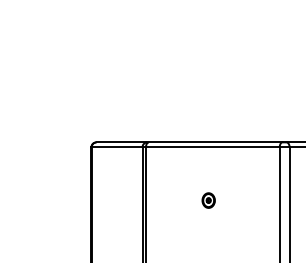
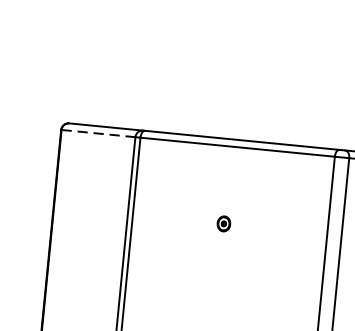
line: (117, 147) -> (99, 133), solid -> dashed
part: (208, 200) -> (223, 223), size x0.7

